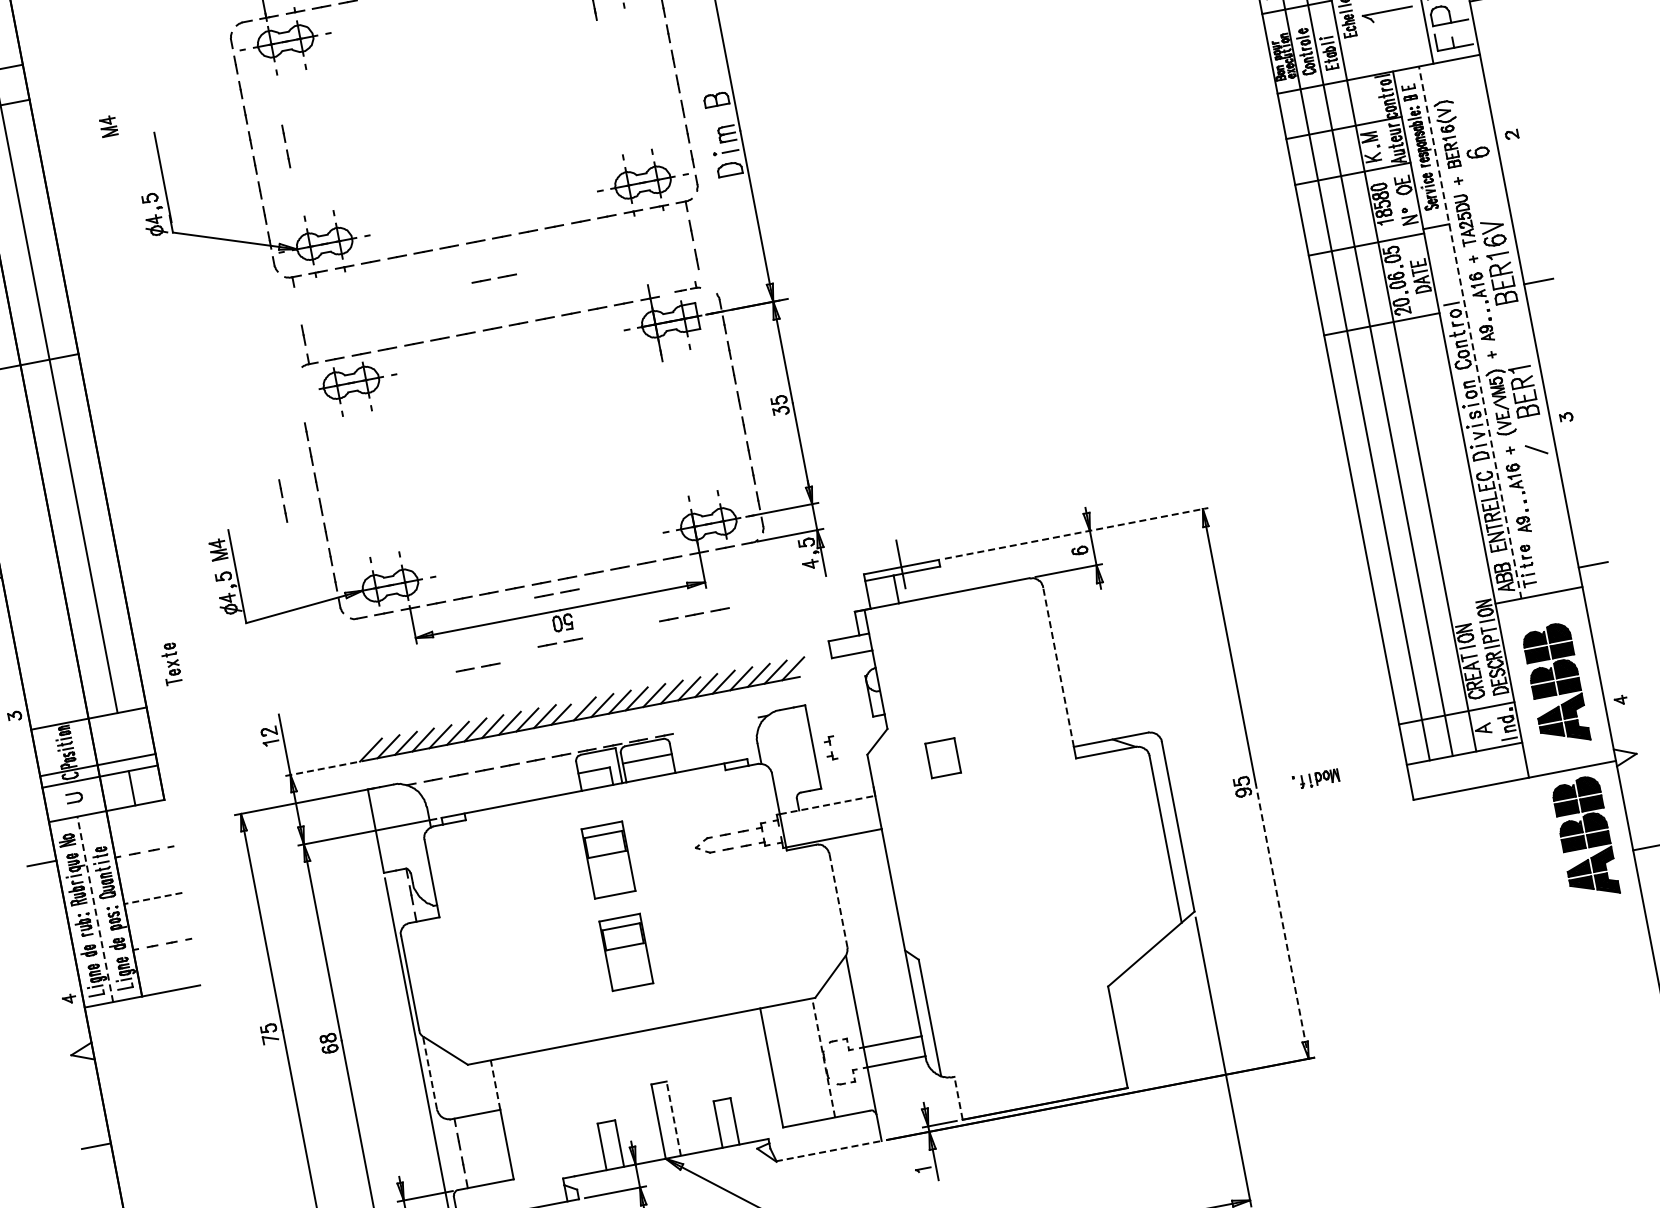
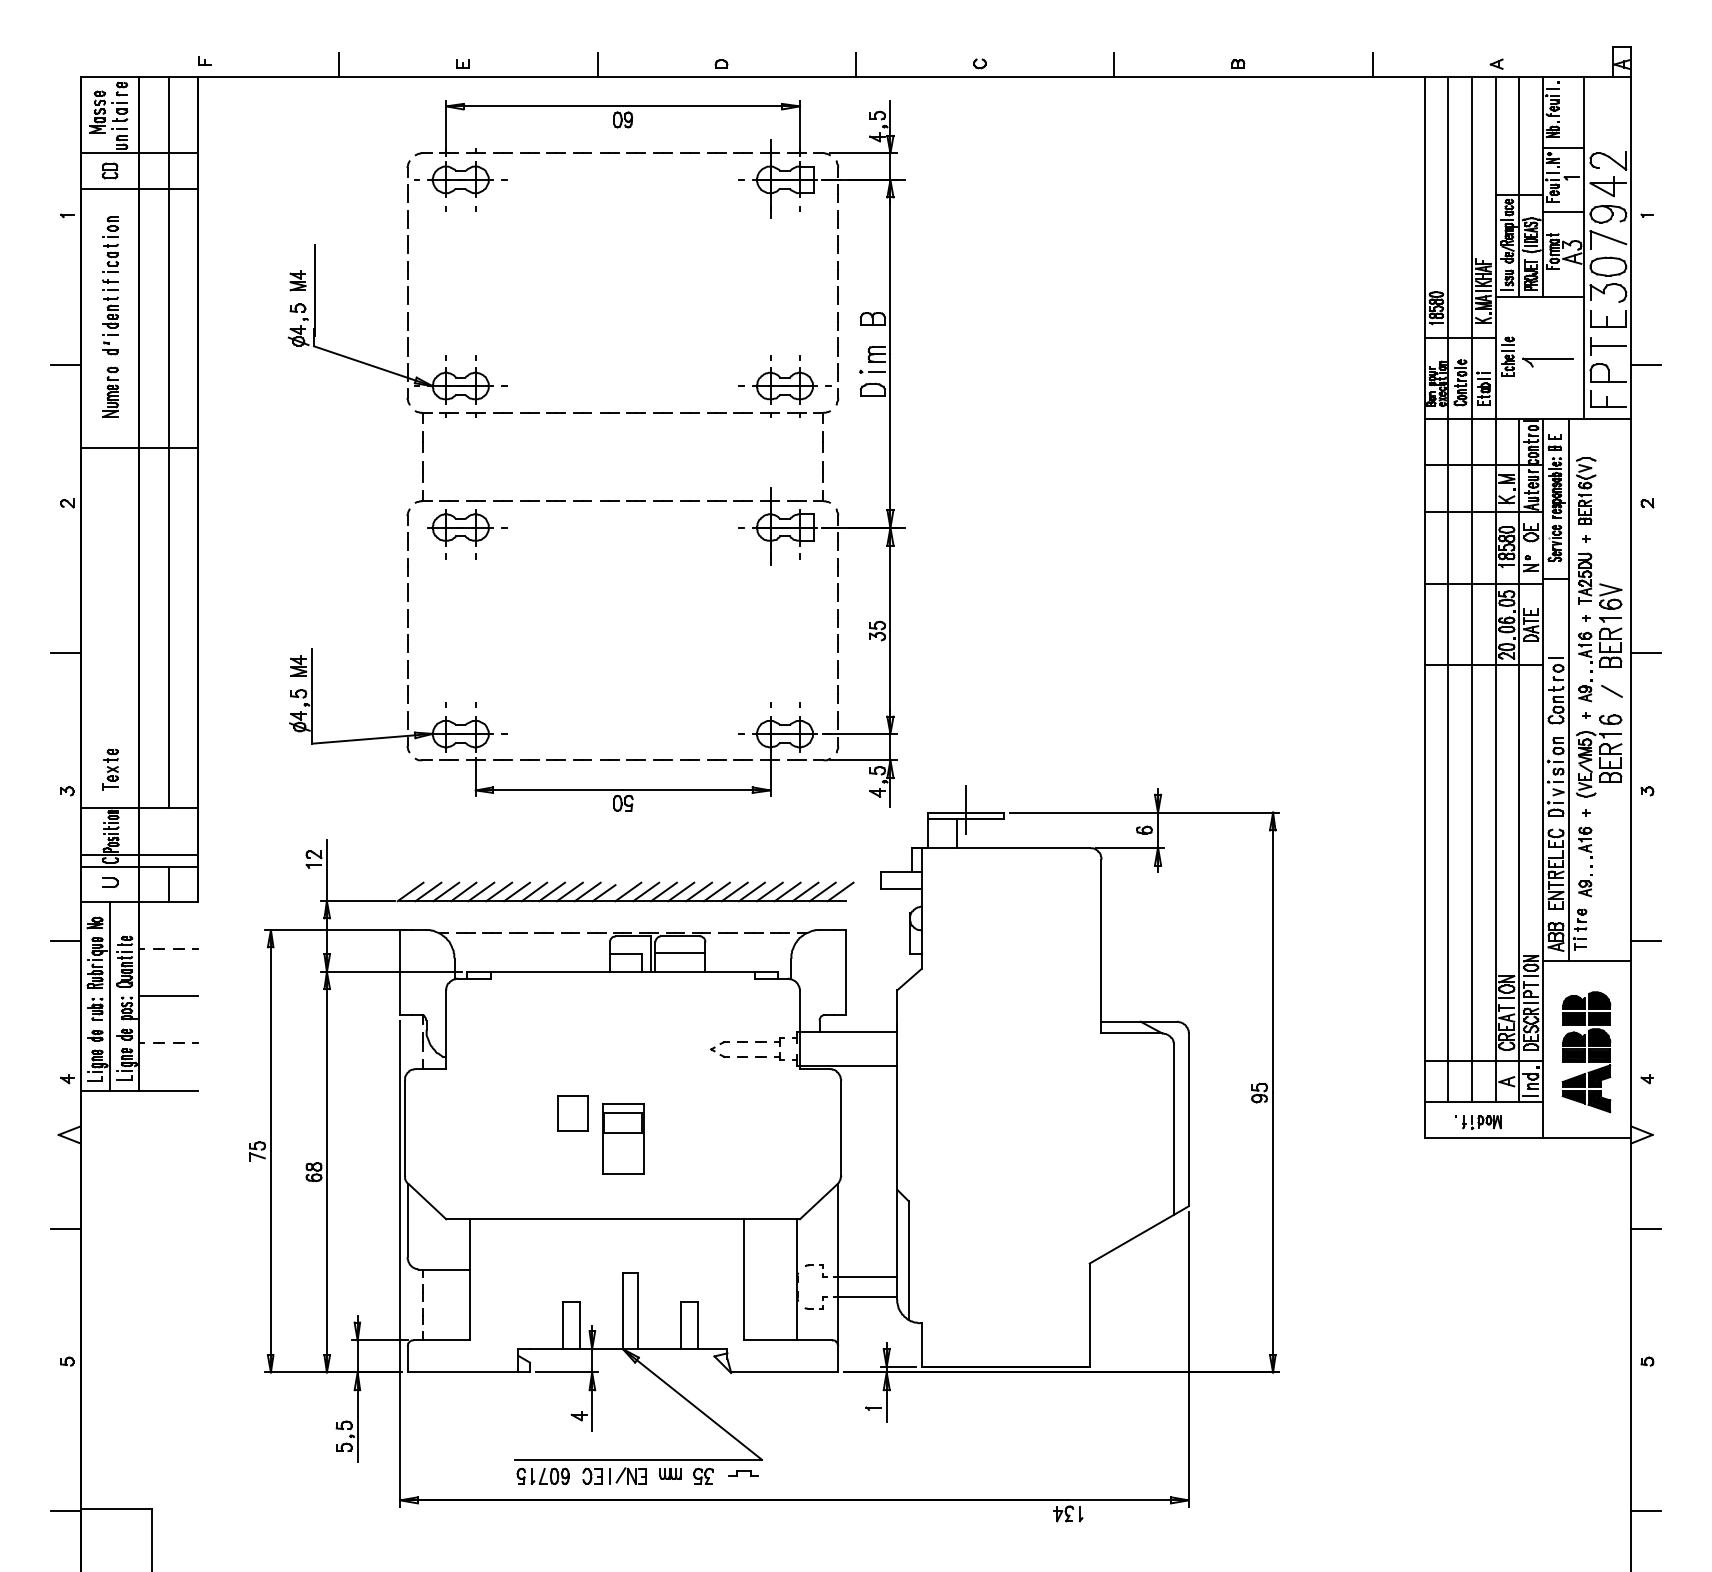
part: (108, 126) -> (297, 280), moved
line: (285, 142) -> (441, 279), removed
part: (1477, 152) -> (1610, 719), moved
line: (490, 278) -> (617, 451), removed
part: (686, 286) -> (808, 496), size x1.67
line: (297, 305) -> (422, 441), added
line: (1469, 332) -> (1568, 689), dashed -> solid
part: (300, 394) -> (408, 529), added
line: (1434, 411) -> (1519, 760), added
line: (1536, 449) -> (1611, 691), moved
line: (282, 497) -> (371, 627), removed
line: (1077, 533) -> (1145, 812), dashed -> solid
line: (553, 593) -> (619, 772), removed
line: (693, 614) -> (753, 932), moved
line: (556, 642) -> (613, 821), removed
part: (170, 663) -> (110, 769), moved
line: (480, 666) -> (534, 830), removed
line: (1058, 667) -> (1101, 940), dashed -> solid
part: (830, 747) -> (862, 976), removed
part: (942, 758) -> (572, 1113), moved
line: (321, 769) -> (358, 901), dashed -> solid
part: (1316, 779) -> (1478, 1122), moved
line: (827, 805) -> (848, 1032), dashed -> solid
part: (1585, 838) -> (1586, 1208), removed
part: (608, 859) -> (623, 1044), removed
line: (152, 898) -> (168, 996), dashed -> solid
line: (838, 900) -> (841, 1128), dashed -> solid
line: (94, 908) -> (109, 995), dashed -> solid
line: (1282, 921) -> (1273, 1232), dashed -> solid
line: (823, 1057) -> (796, 1279), dashed -> solid
line: (430, 1073) -> (407, 1220), dashed -> solid
line: (495, 1084) -> (469, 1243), dashed -> solid
line: (958, 1098) -> (921, 1345), dashed -> solid
line: (674, 1118) -> (638, 1311), dashed -> solid
line: (828, 1151) -> (784, 1372), dashed -> solid

